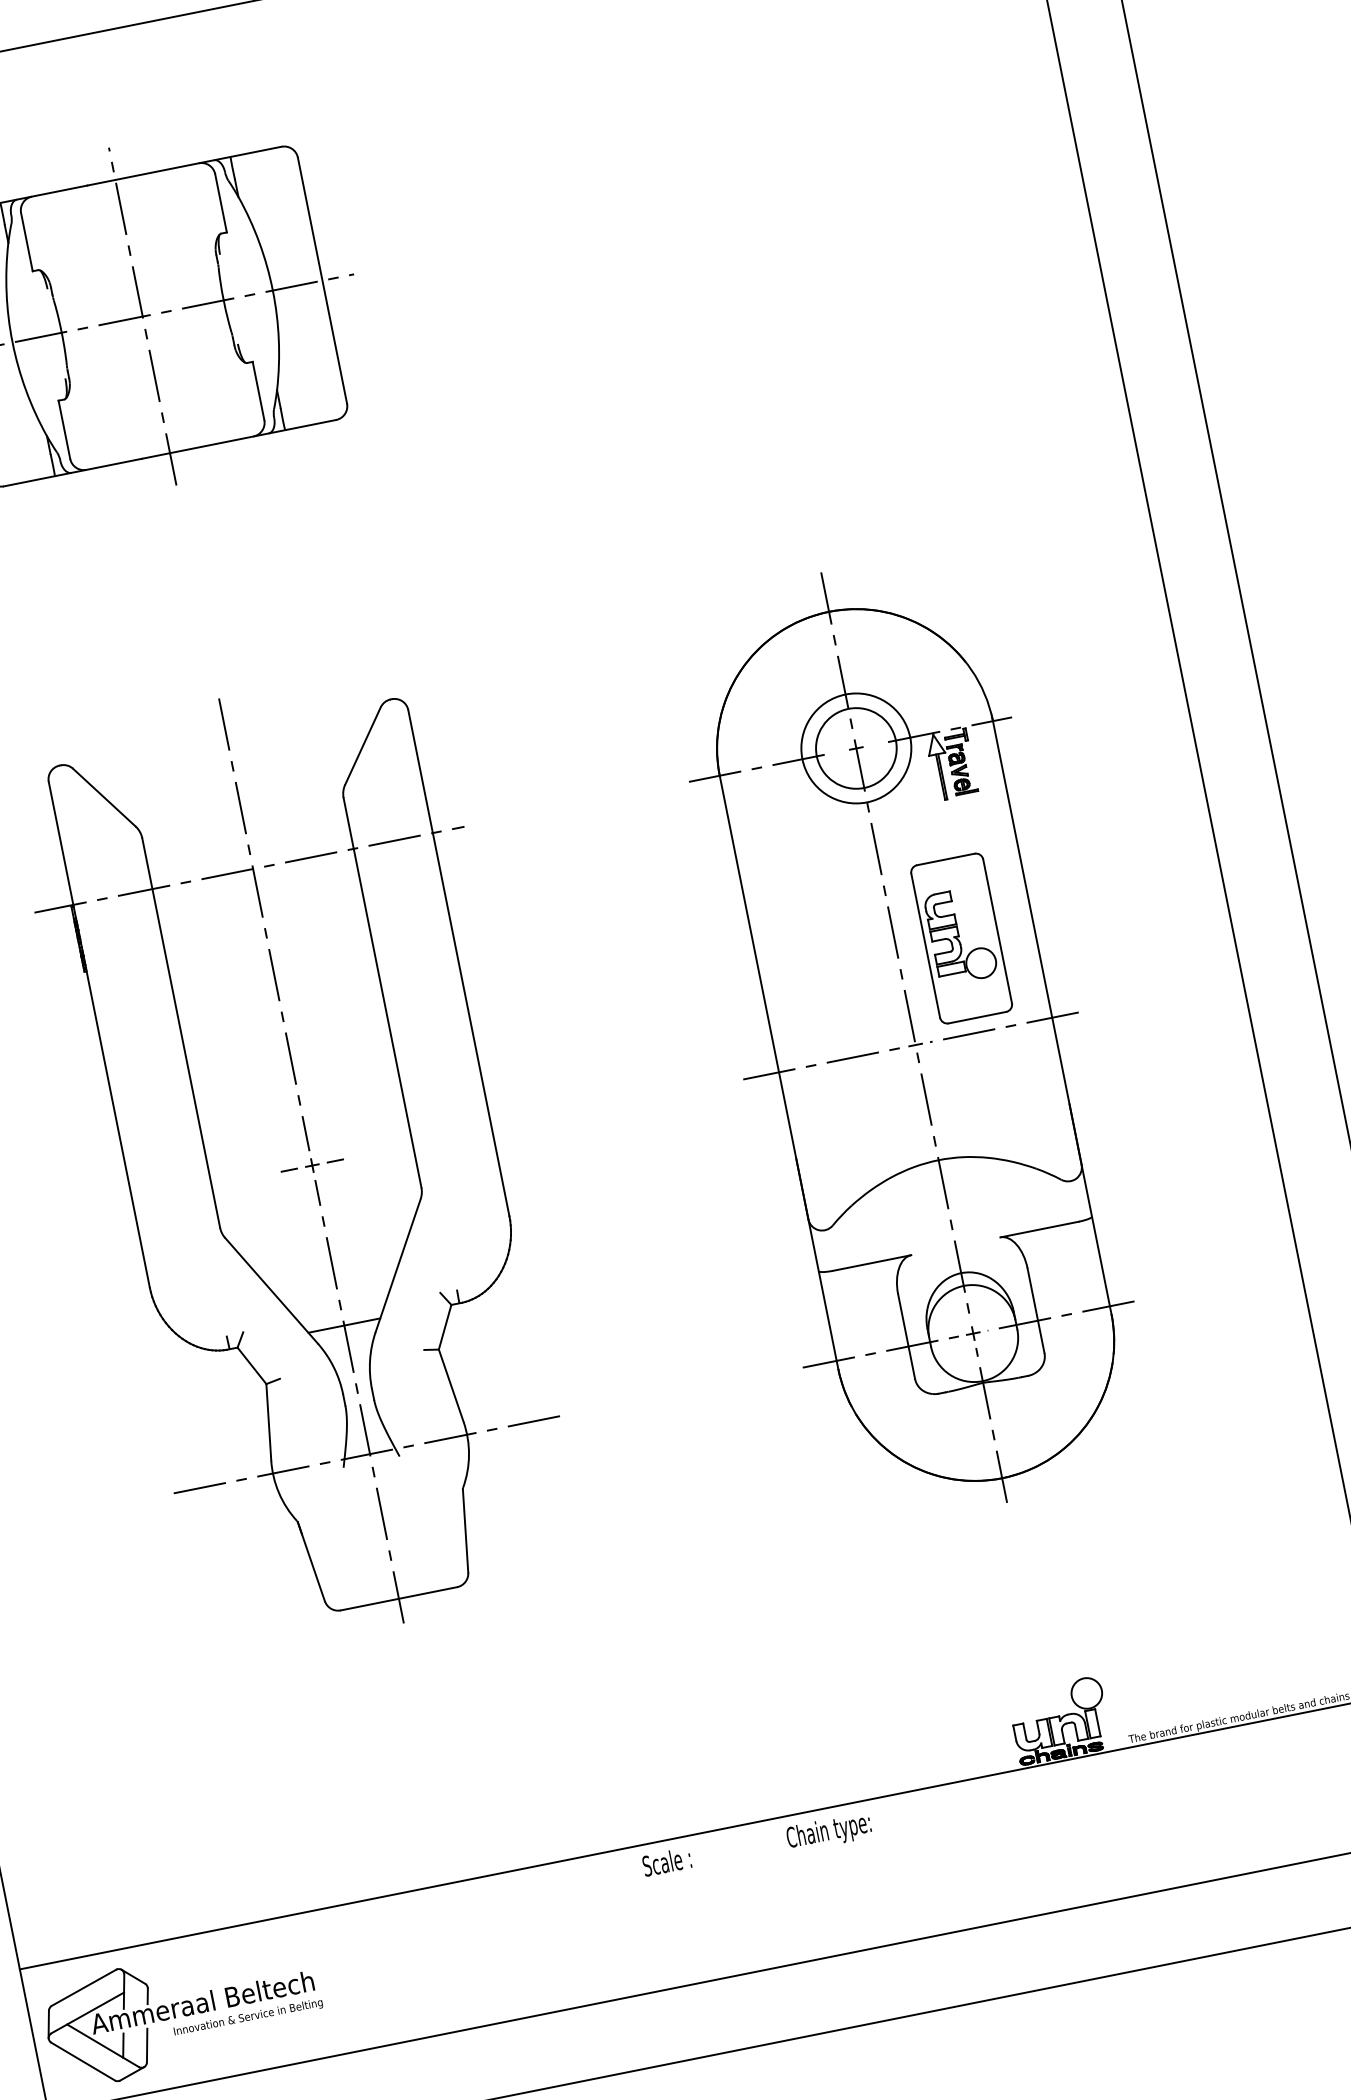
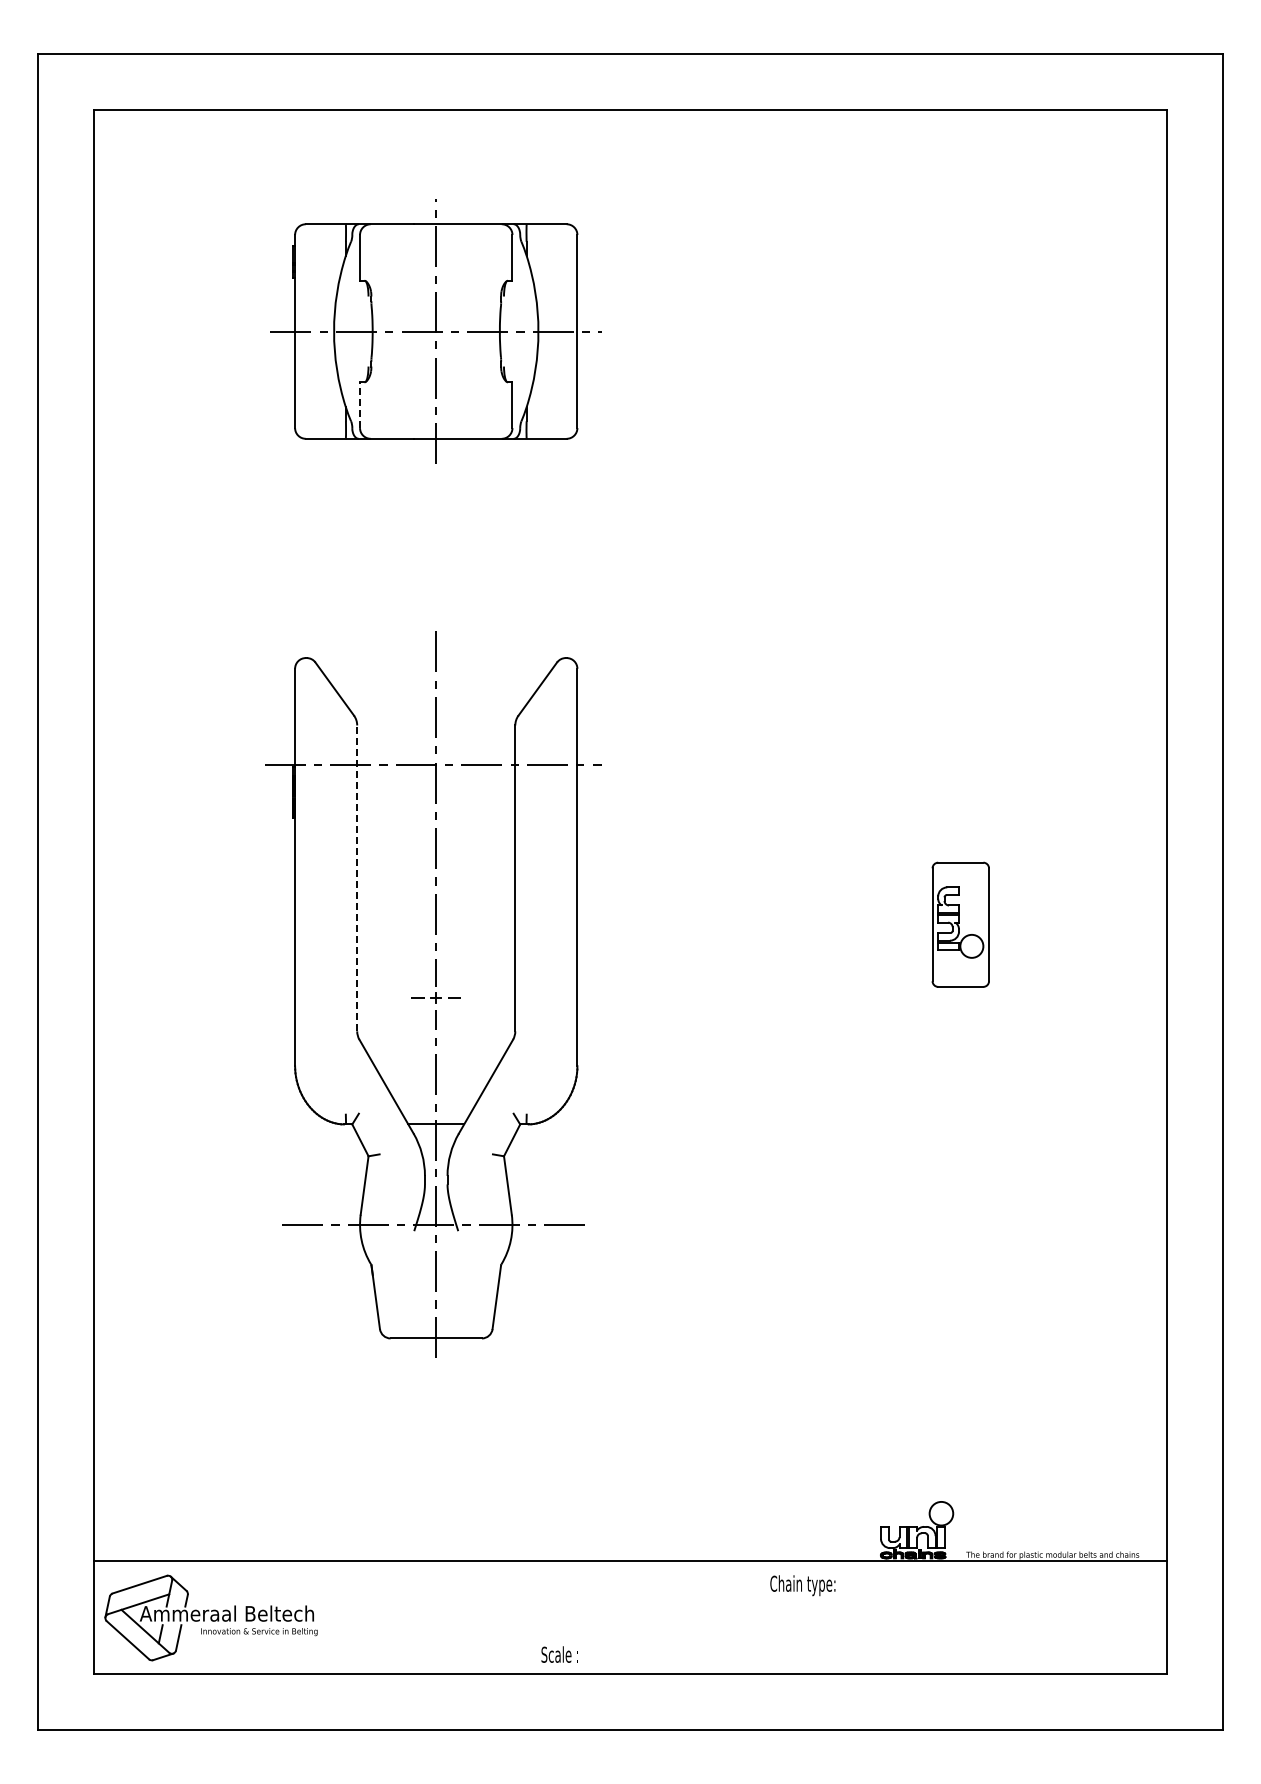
line: (65, 430) -> (360, 405), solid -> dashed
line: (181, 1033) -> (357, 878), solid -> dashed
part: (909, 1038) -> (906, 992), removed
text: (828, 1832) -> (802, 1585), moved
text: (666, 1861) -> (559, 1654), moved

